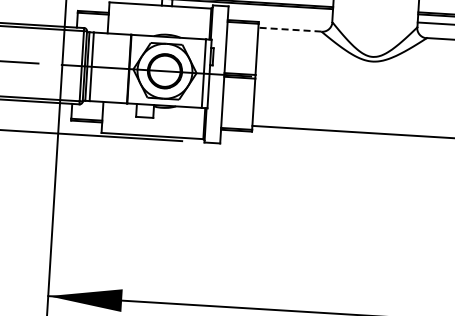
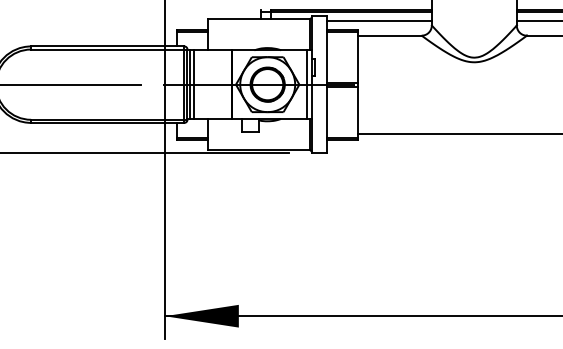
line: (280, 14) -> (379, 20), added
line: (289, 29) -> (389, 35), dashed -> solid

